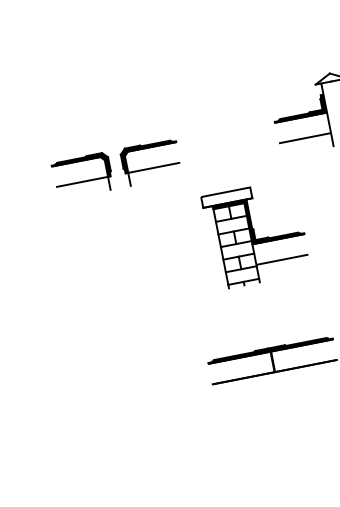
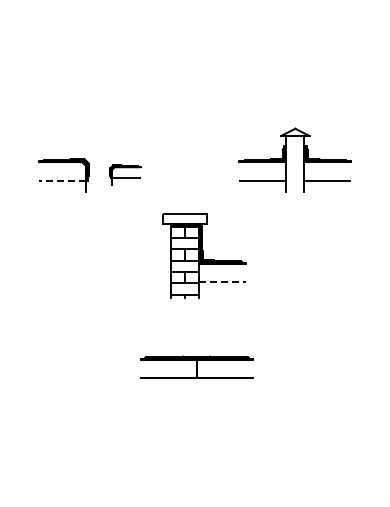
part: (151, 161) -> (125, 174), size x0.6
line: (81, 181) -> (61, 180), solid -> dashed
line: (283, 260) -> (223, 282), solid -> dashed

